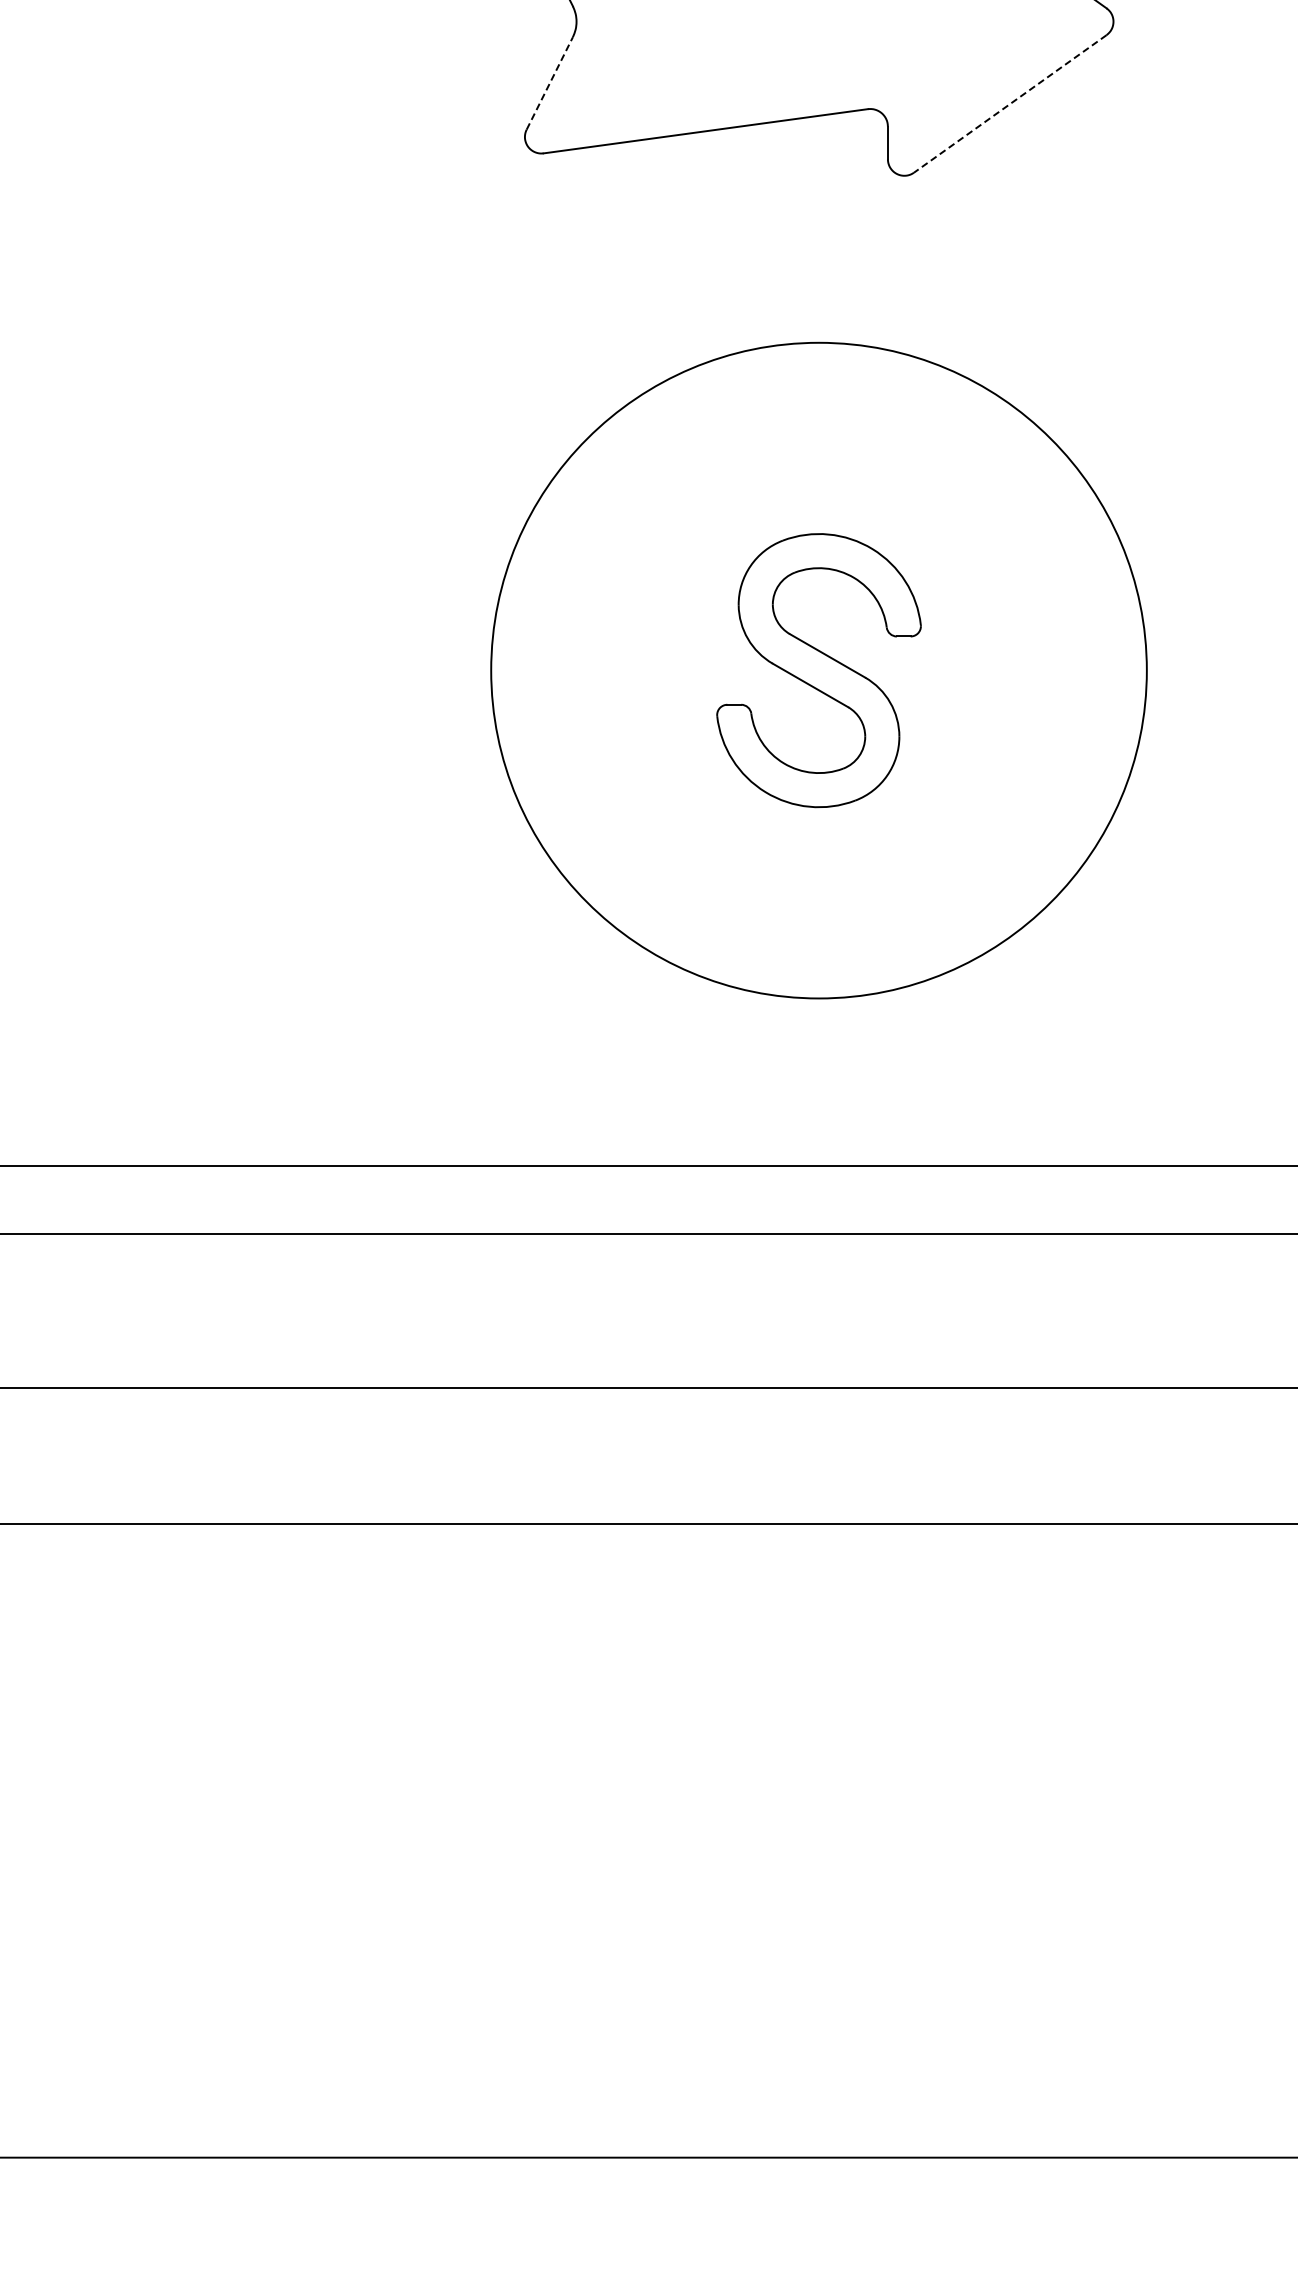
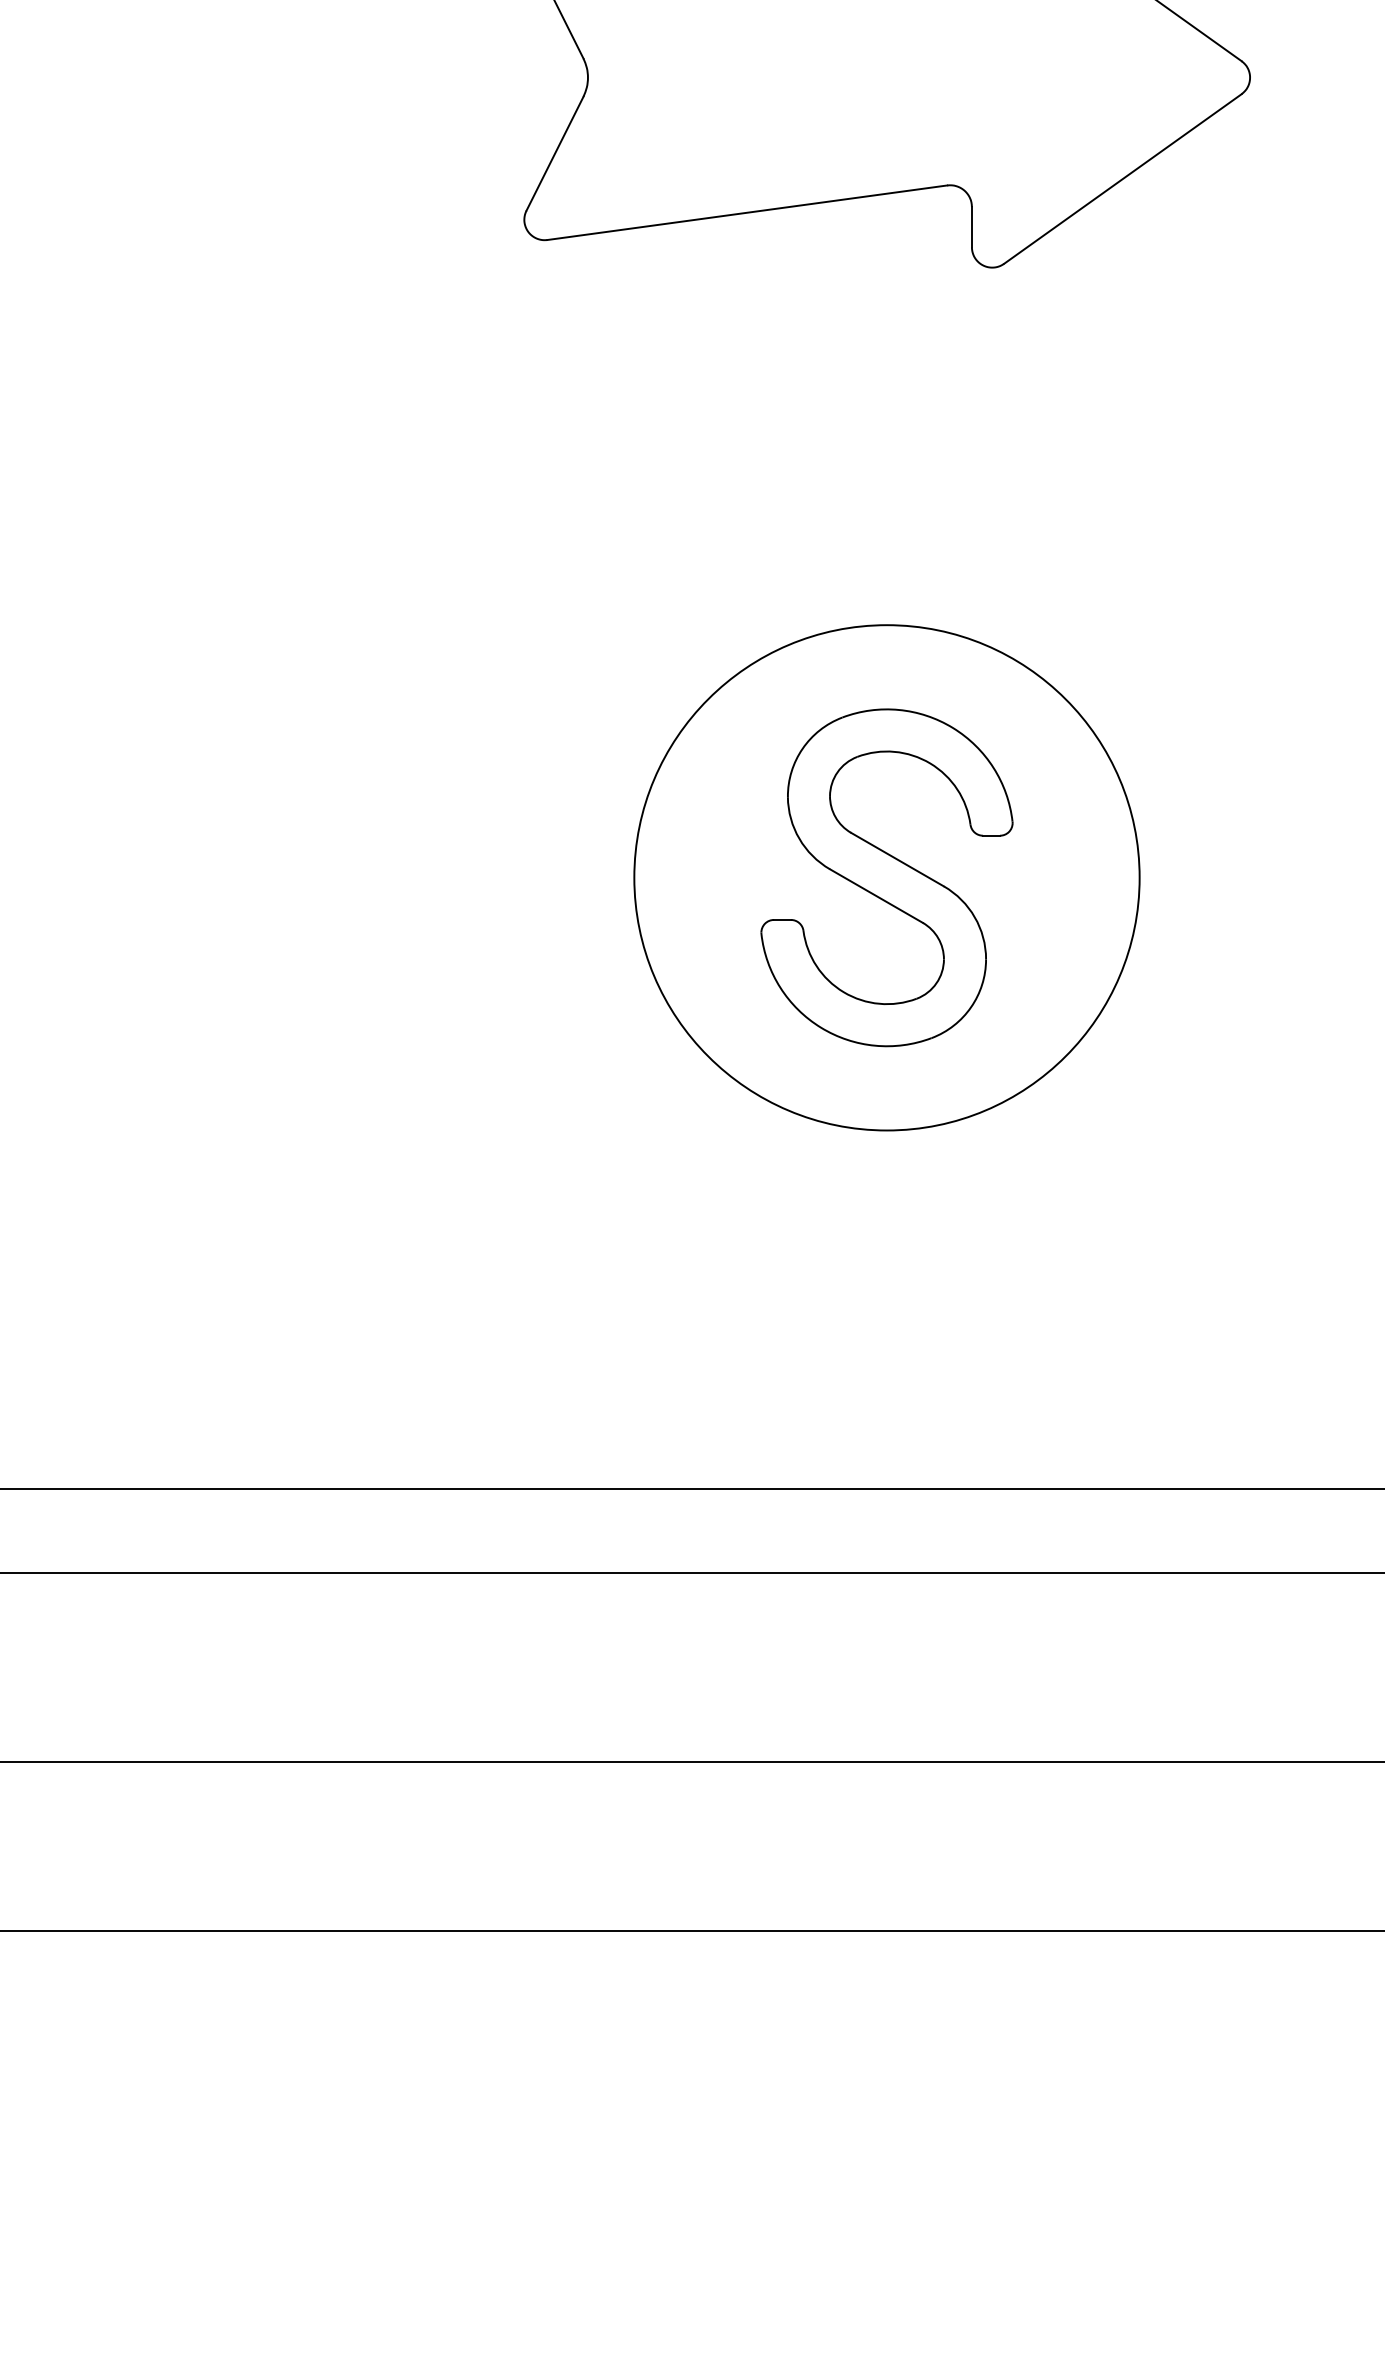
line: (549, 83) -> (554, 153), dashed -> solid
line: (1009, 104) -> (1121, 179), dashed -> solid
circle: (818, 670) -> (886, 877), size x0.62

